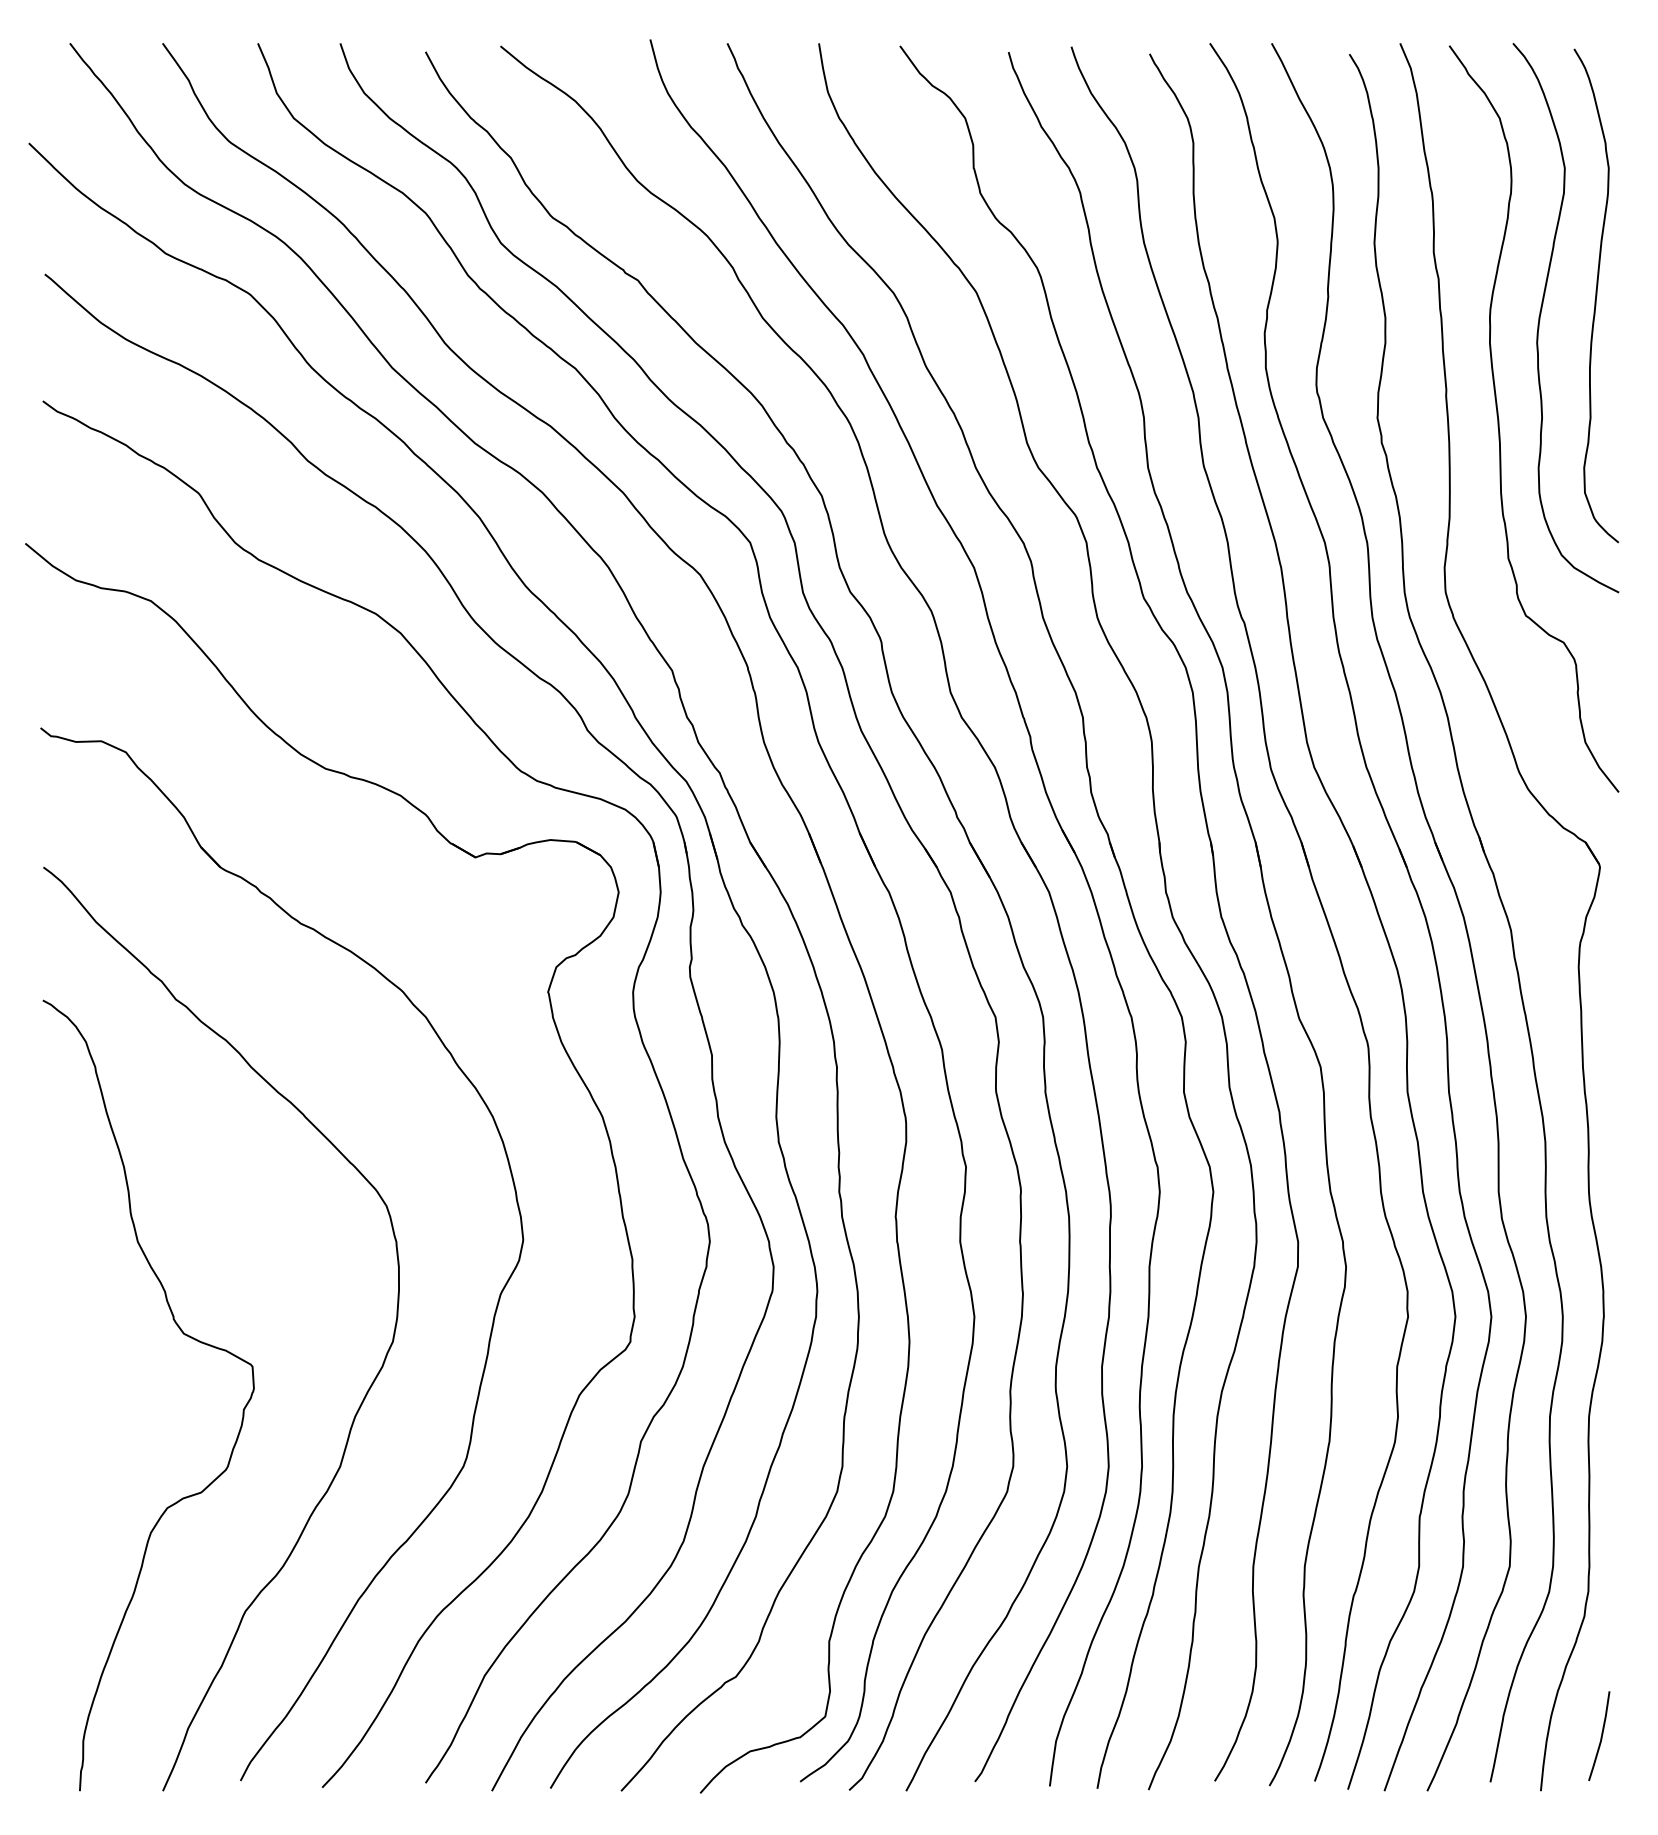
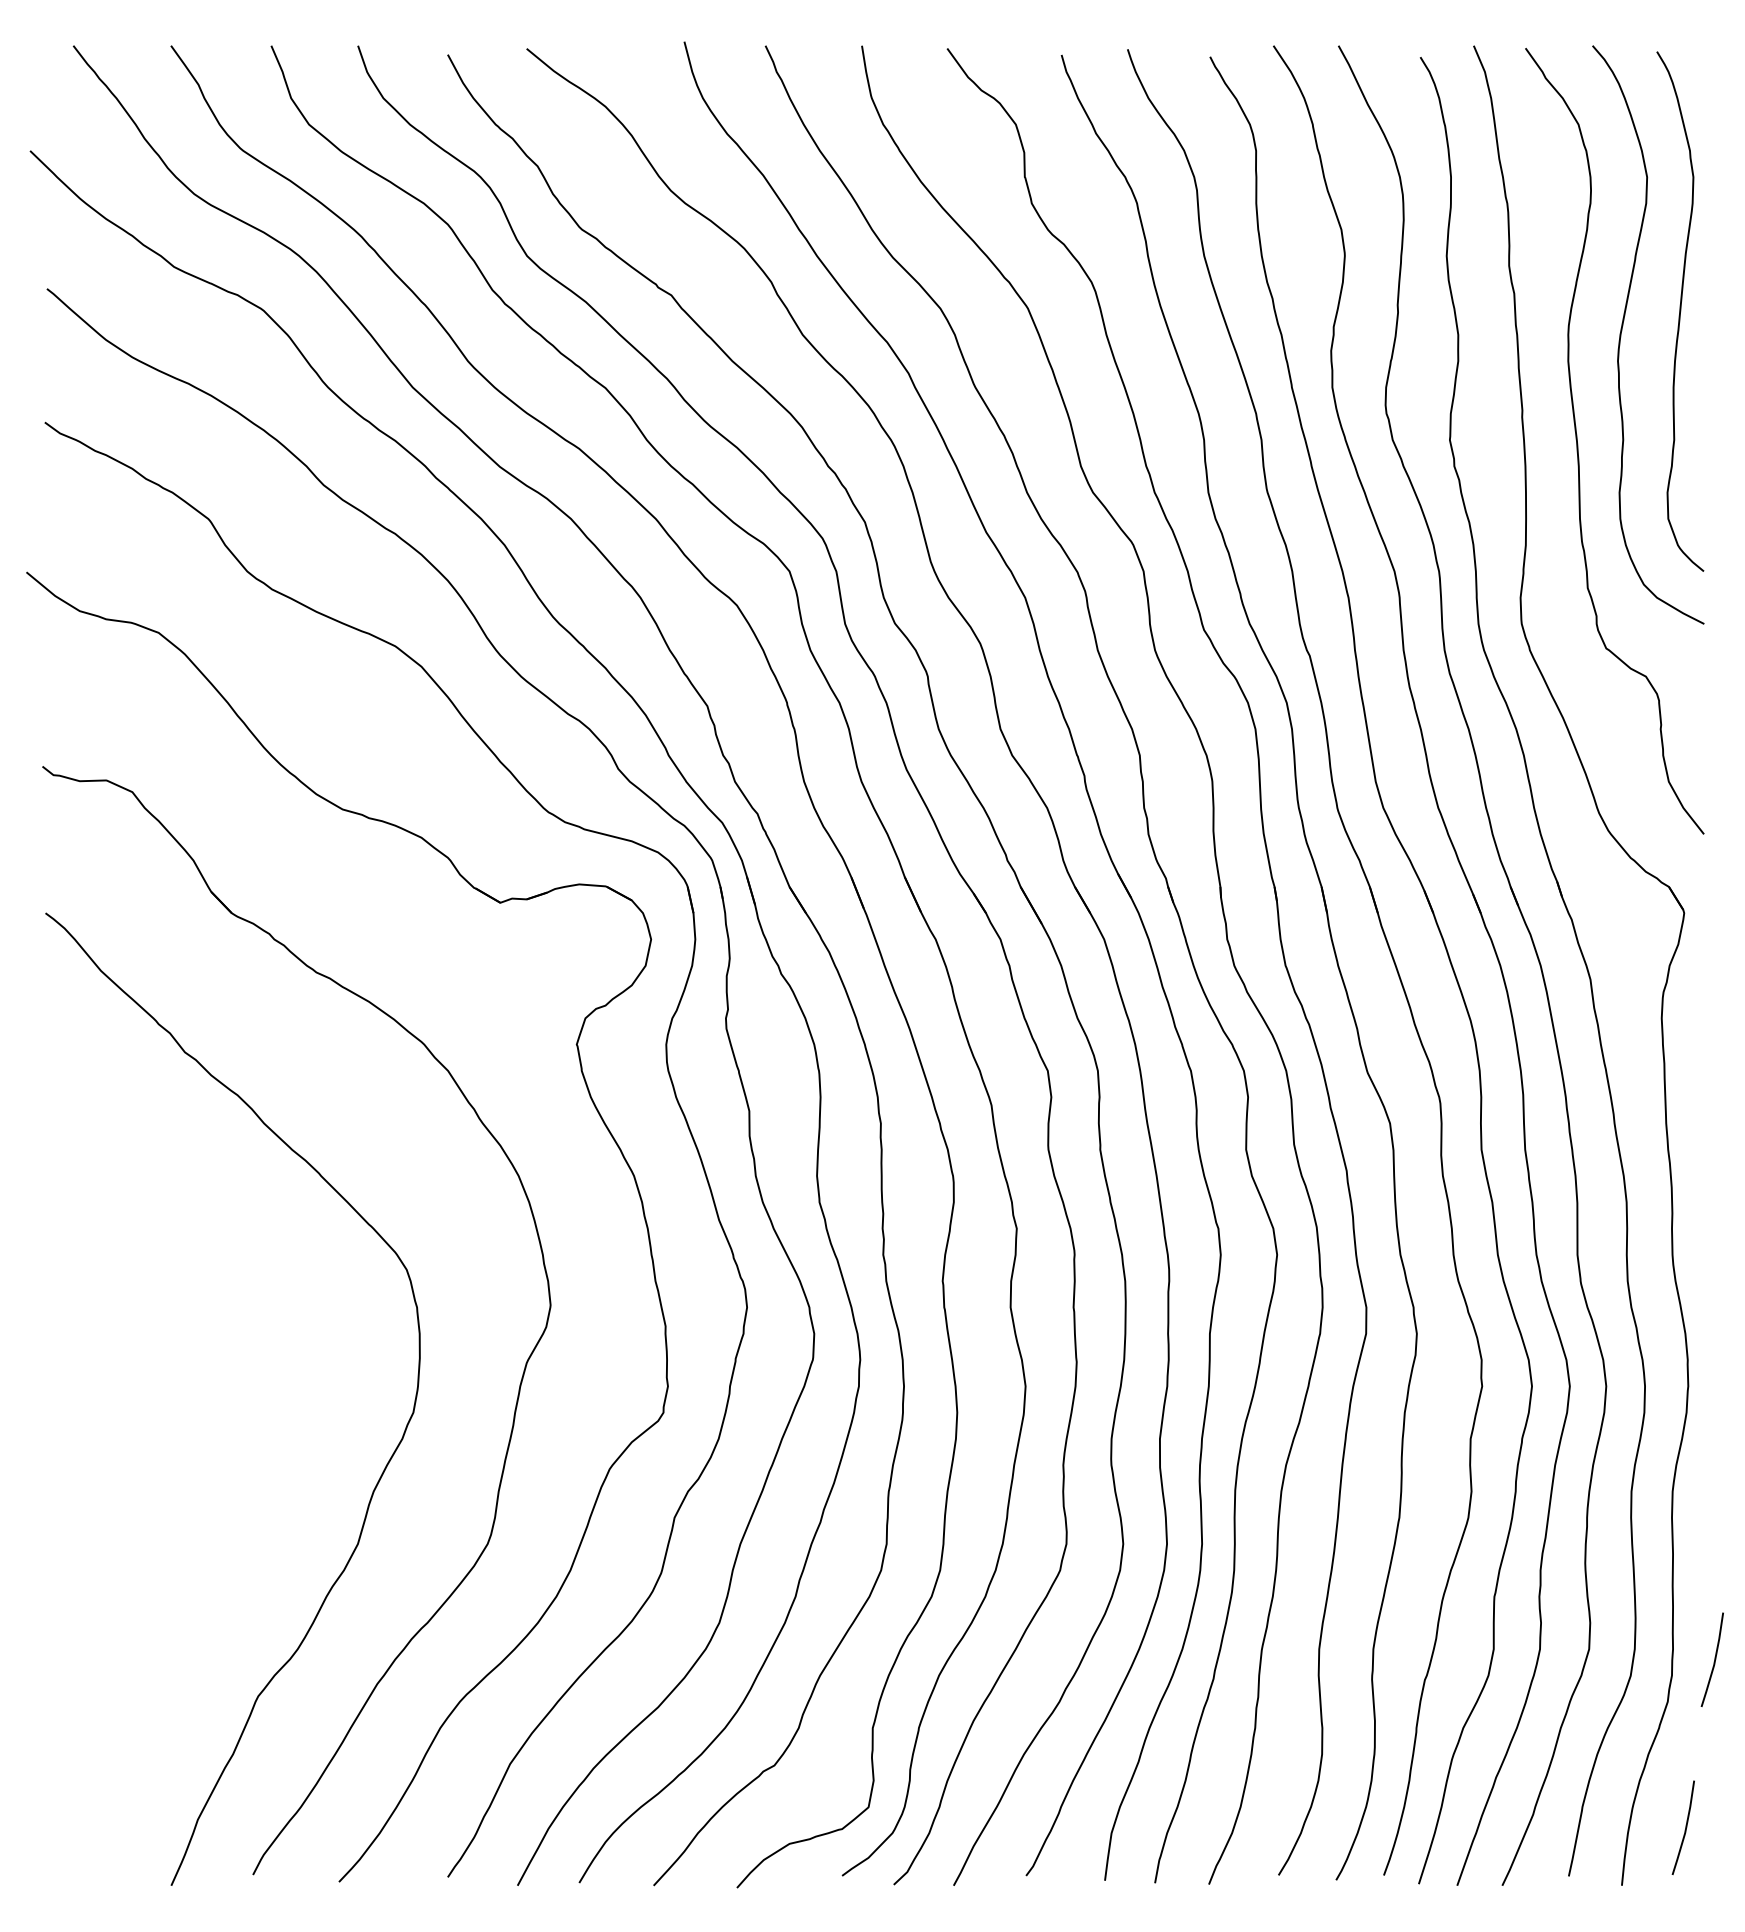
curve: (184, 1334) -> (193, 1405), removed
line: (1628, 1576) -> (1714, 1659), added

